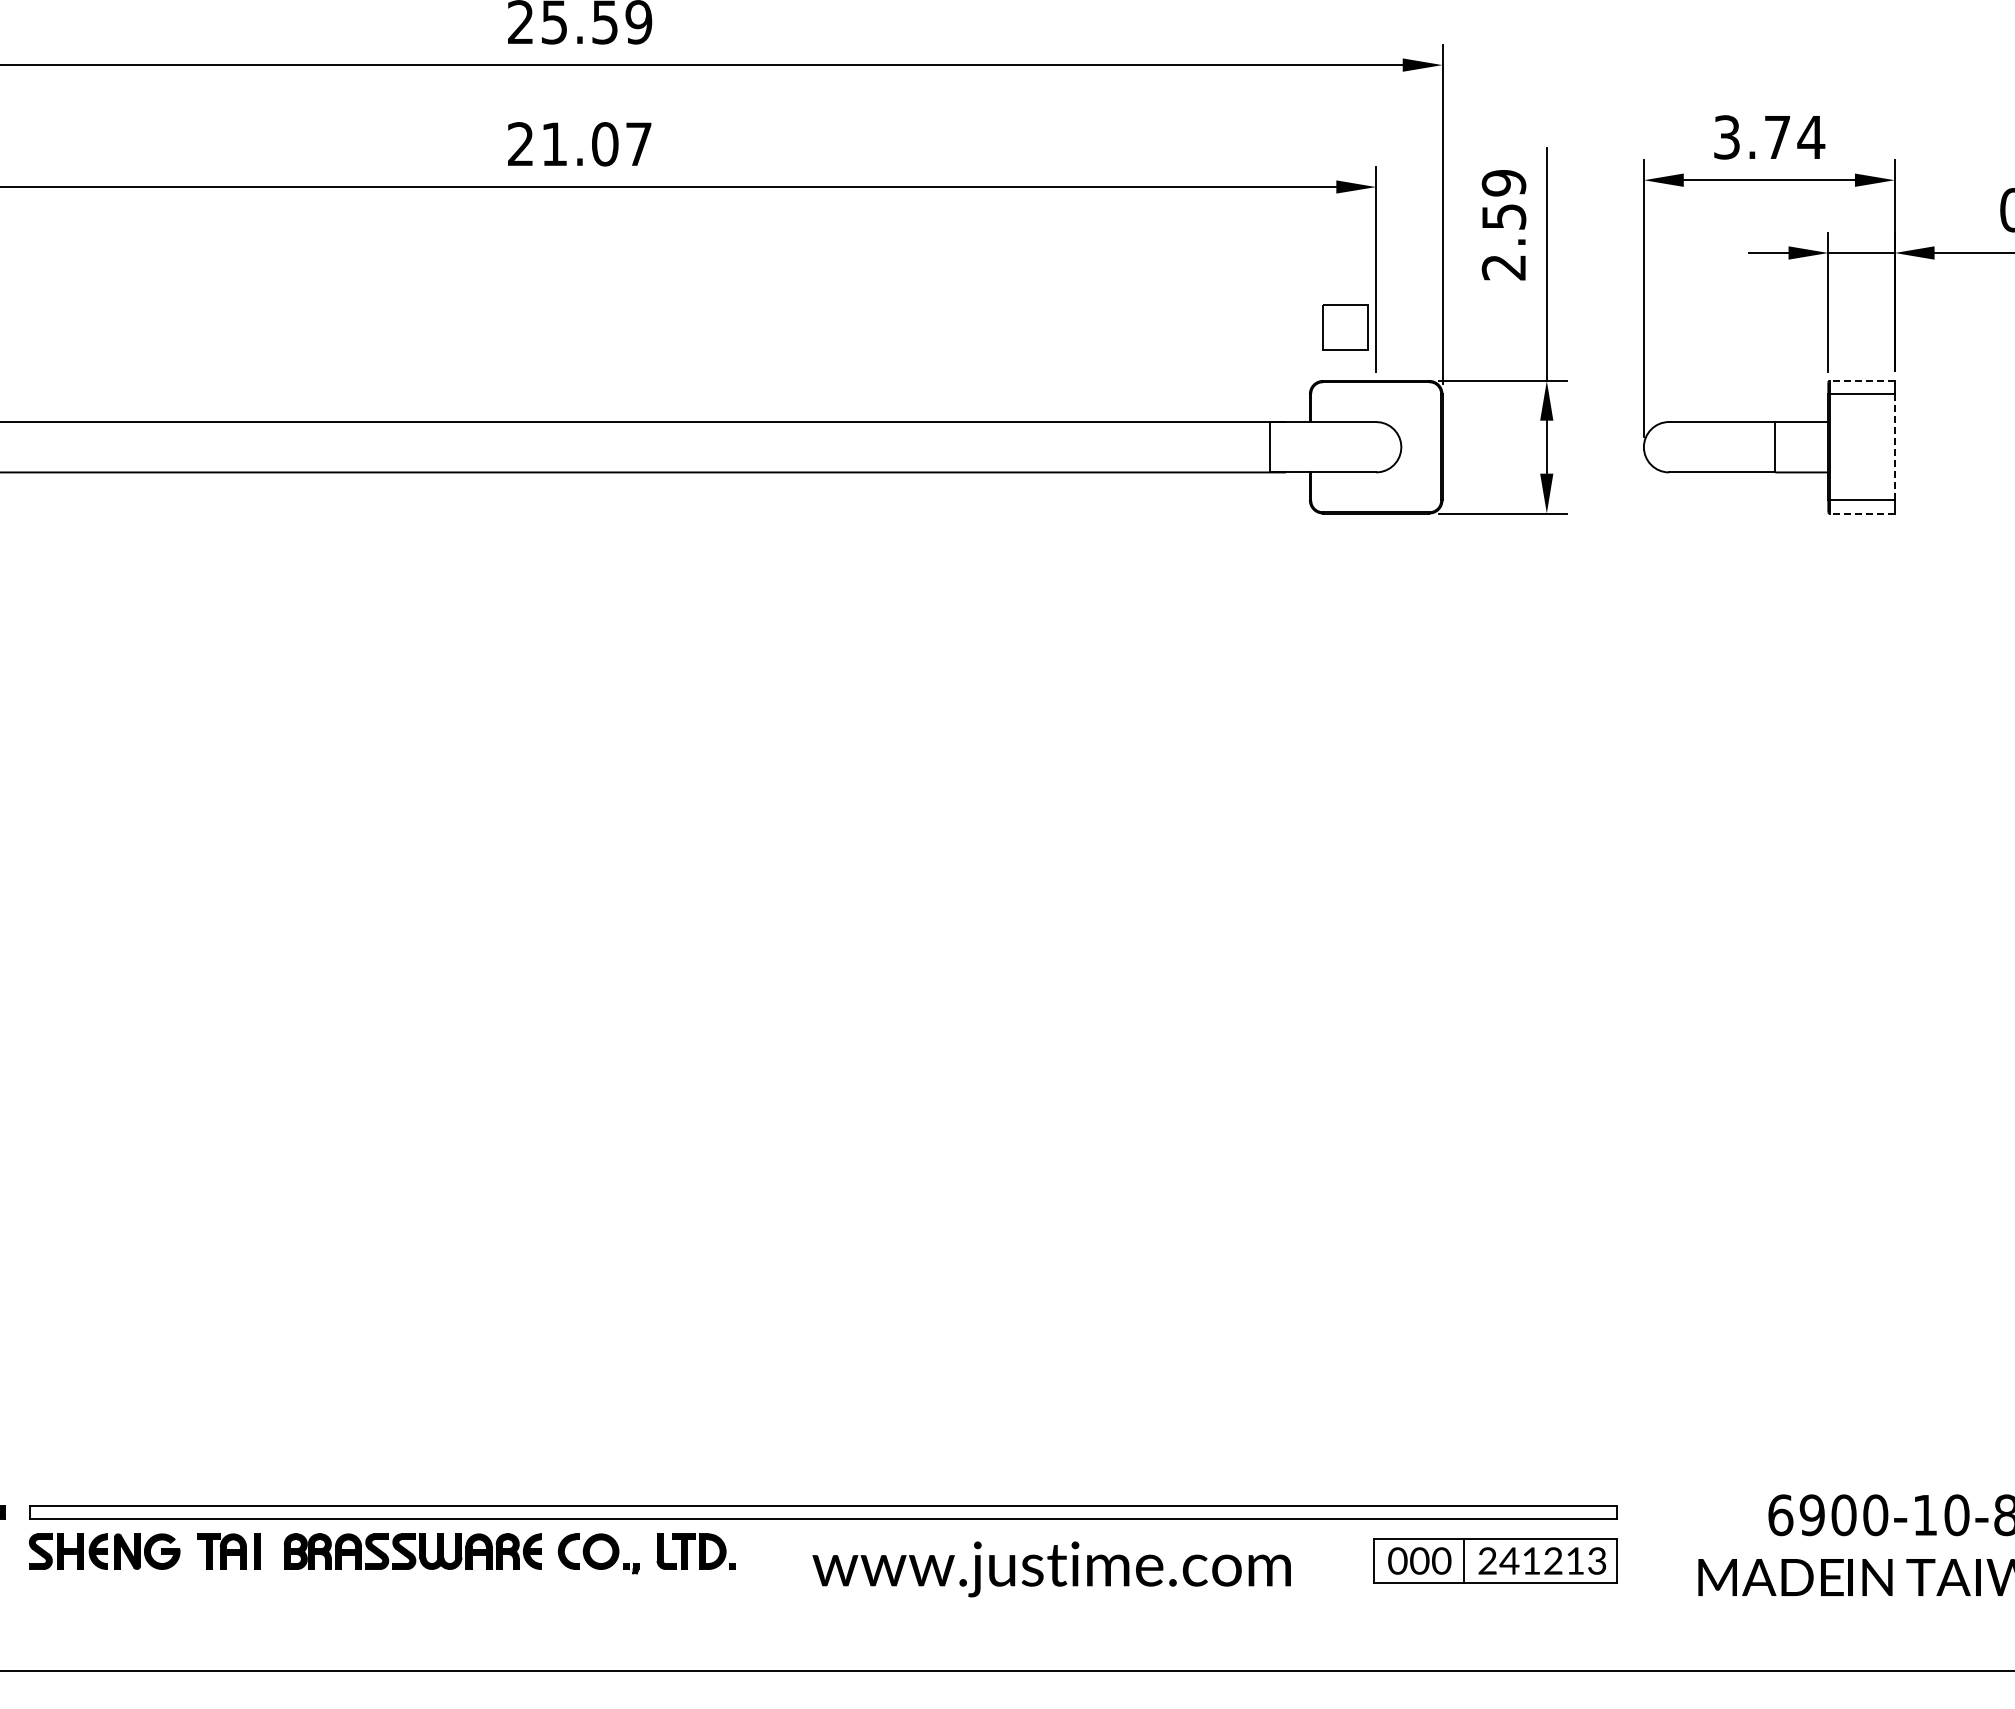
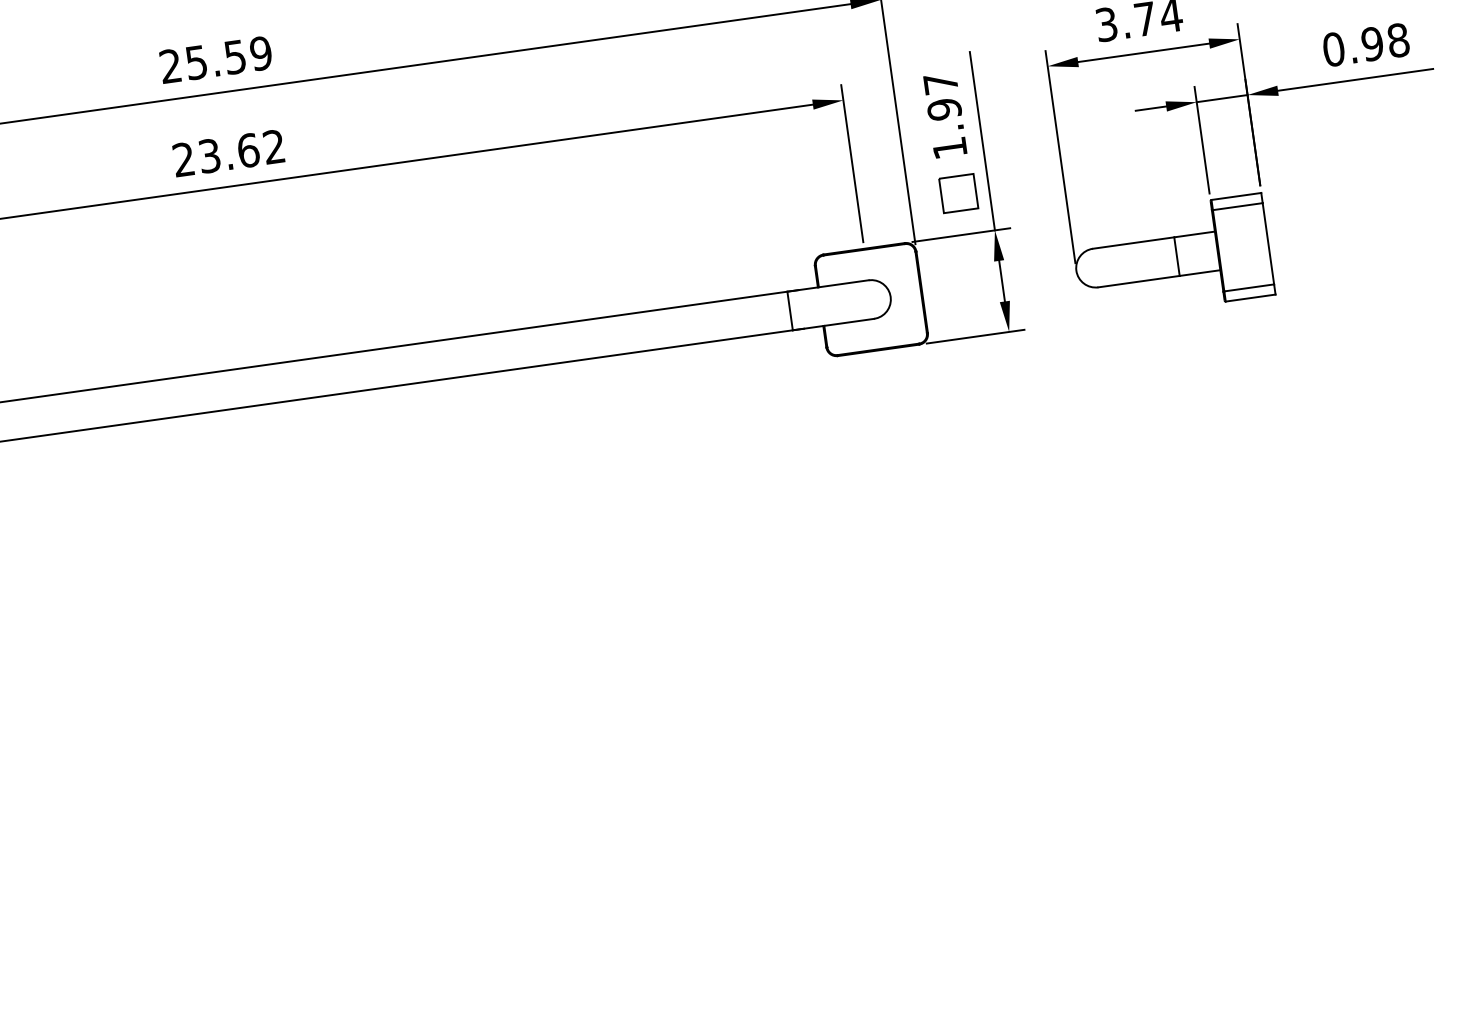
text: (596, 144) -> (241, 151), 21.07 -> 23.62
text: (1503, 225) -> (945, 116), 2.59 -> 1.97
part: (1345, 327) -> (959, 193), moved
line: (1862, 380) -> (1236, 196), dashed -> solid
line: (1894, 447) -> (1268, 244), dashed -> solid
line: (1862, 513) -> (1250, 297), dashed -> solid

